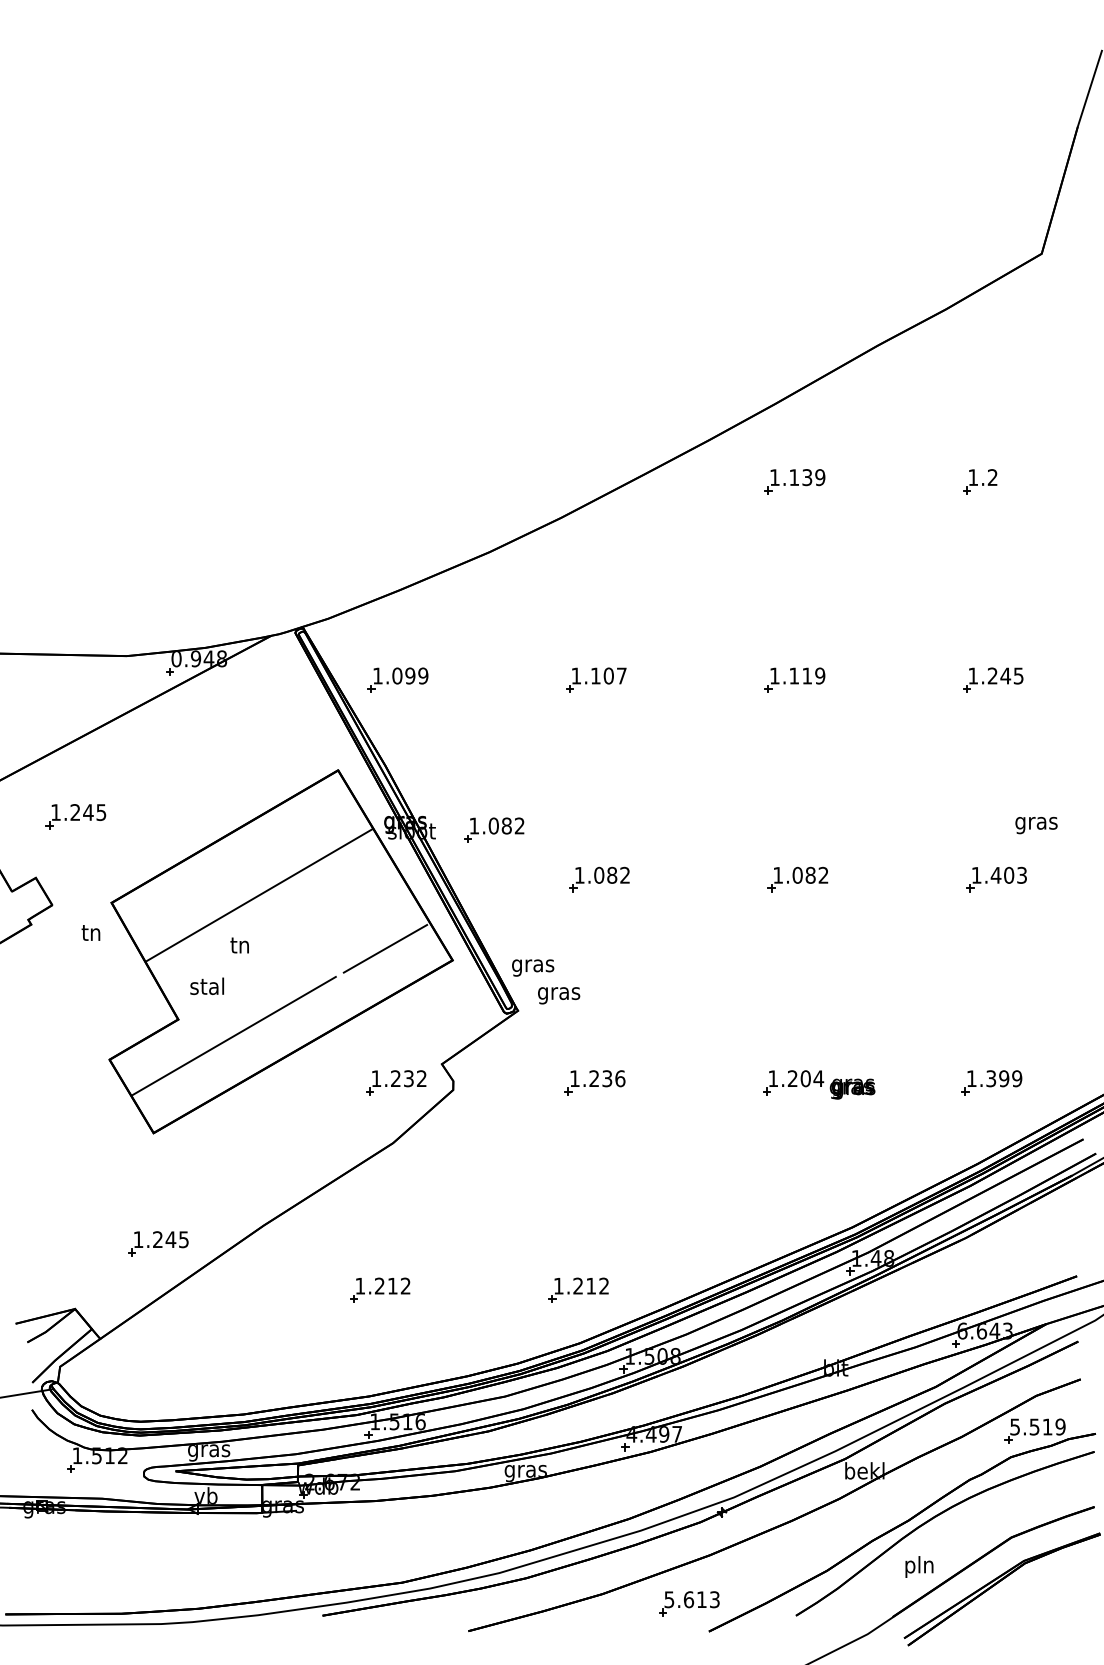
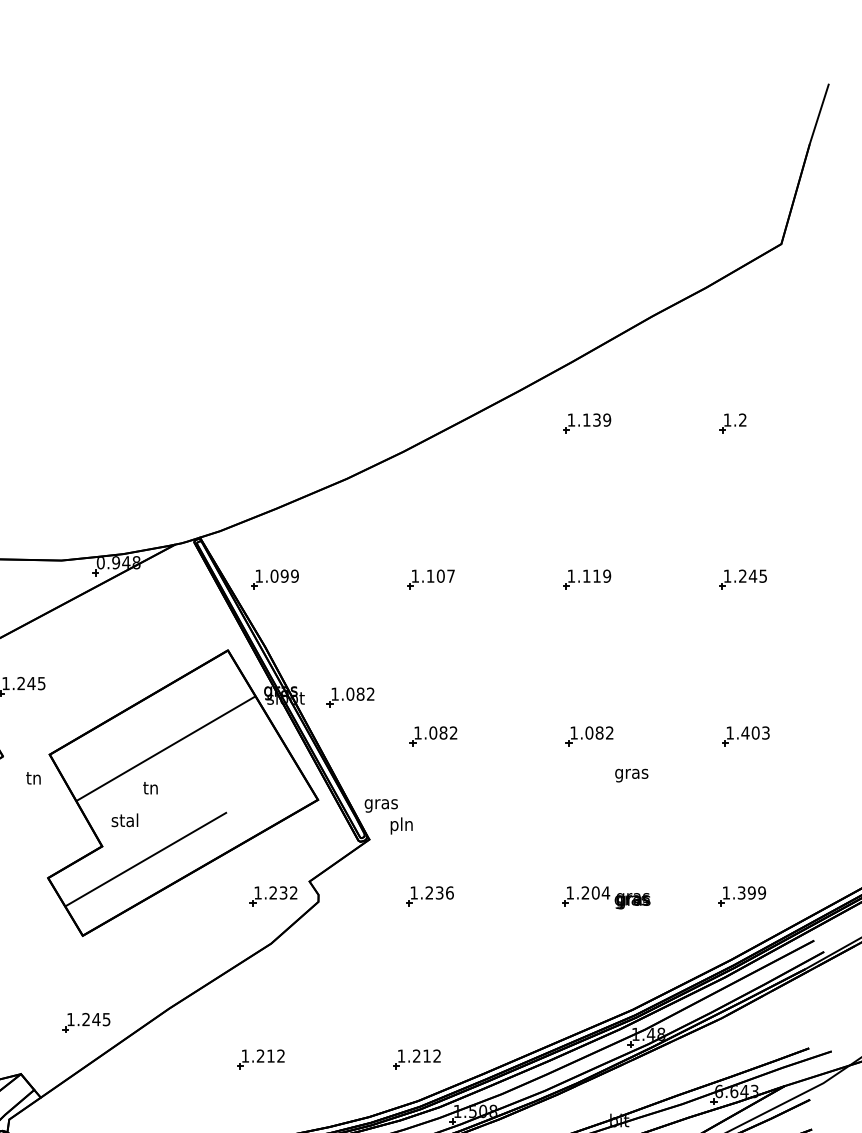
text: (1036, 825) -> (631, 775), moved
line: (385, 948) -> (265, 790), removed
text: (559, 993) -> (402, 825), gras -> pln

